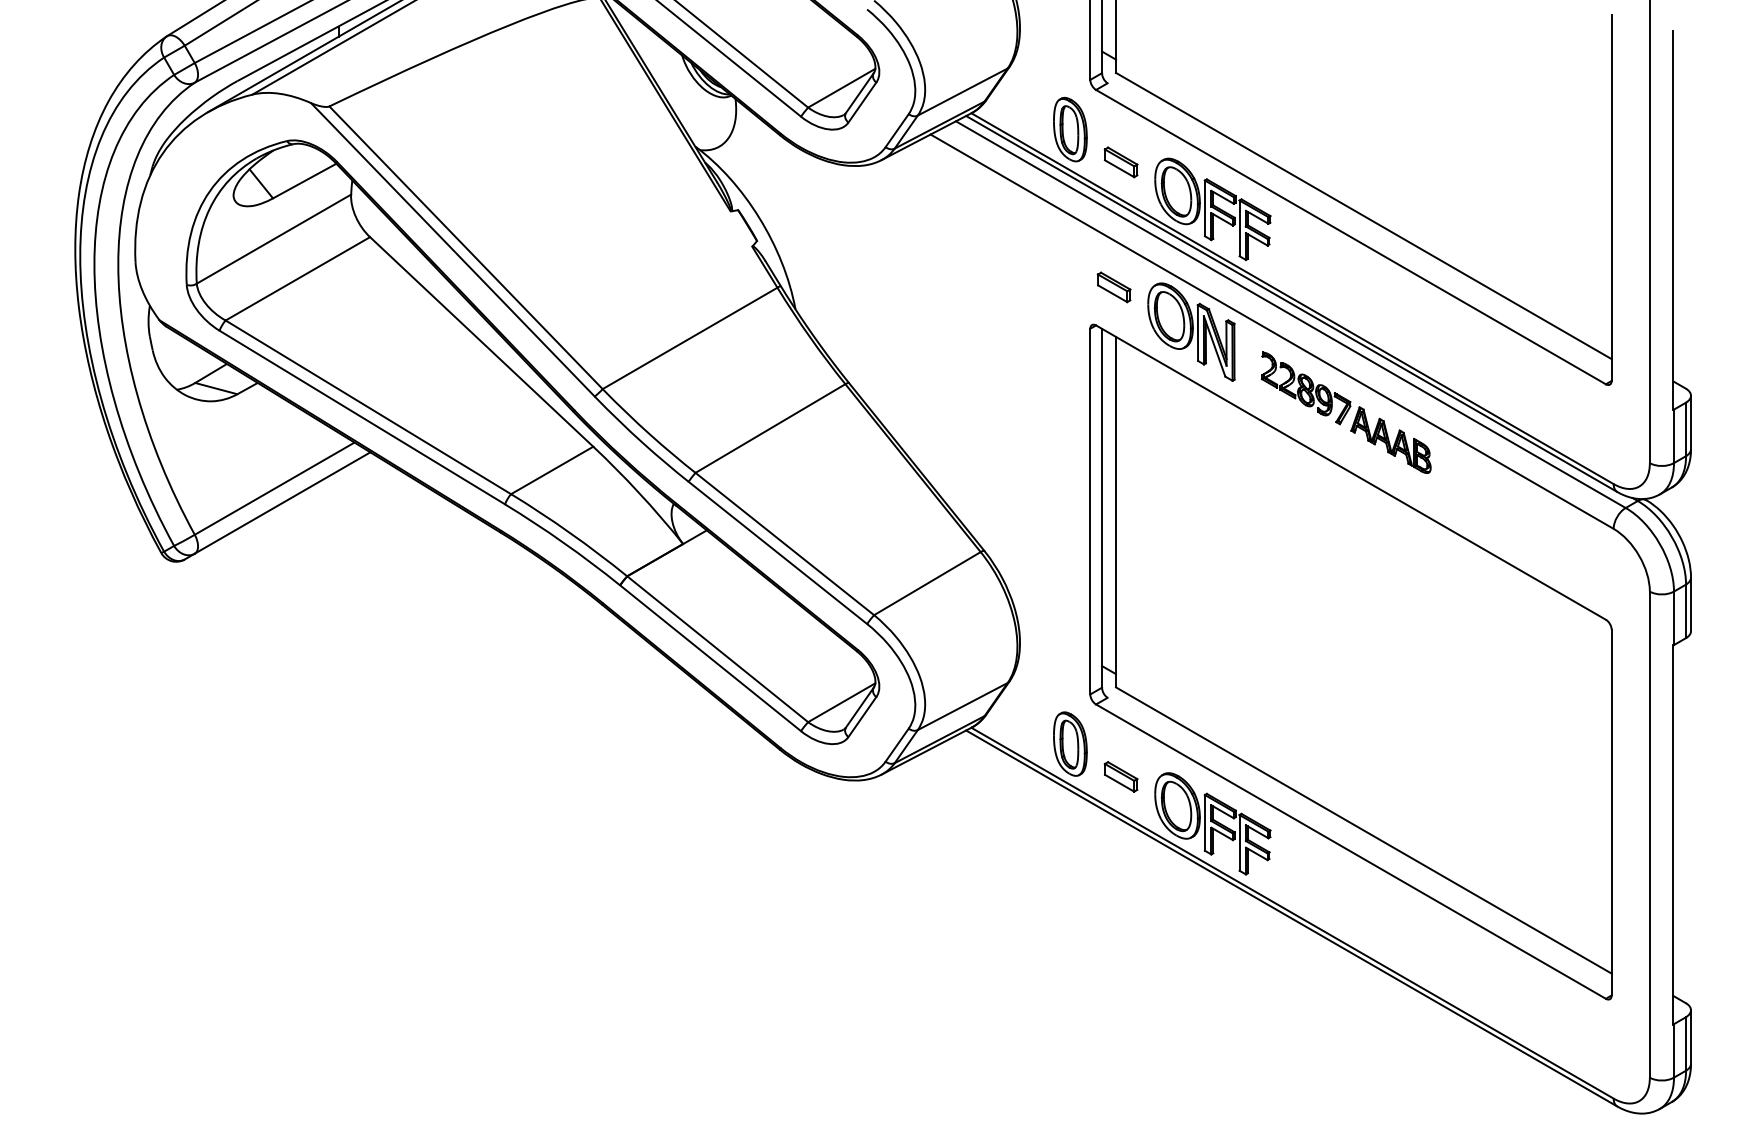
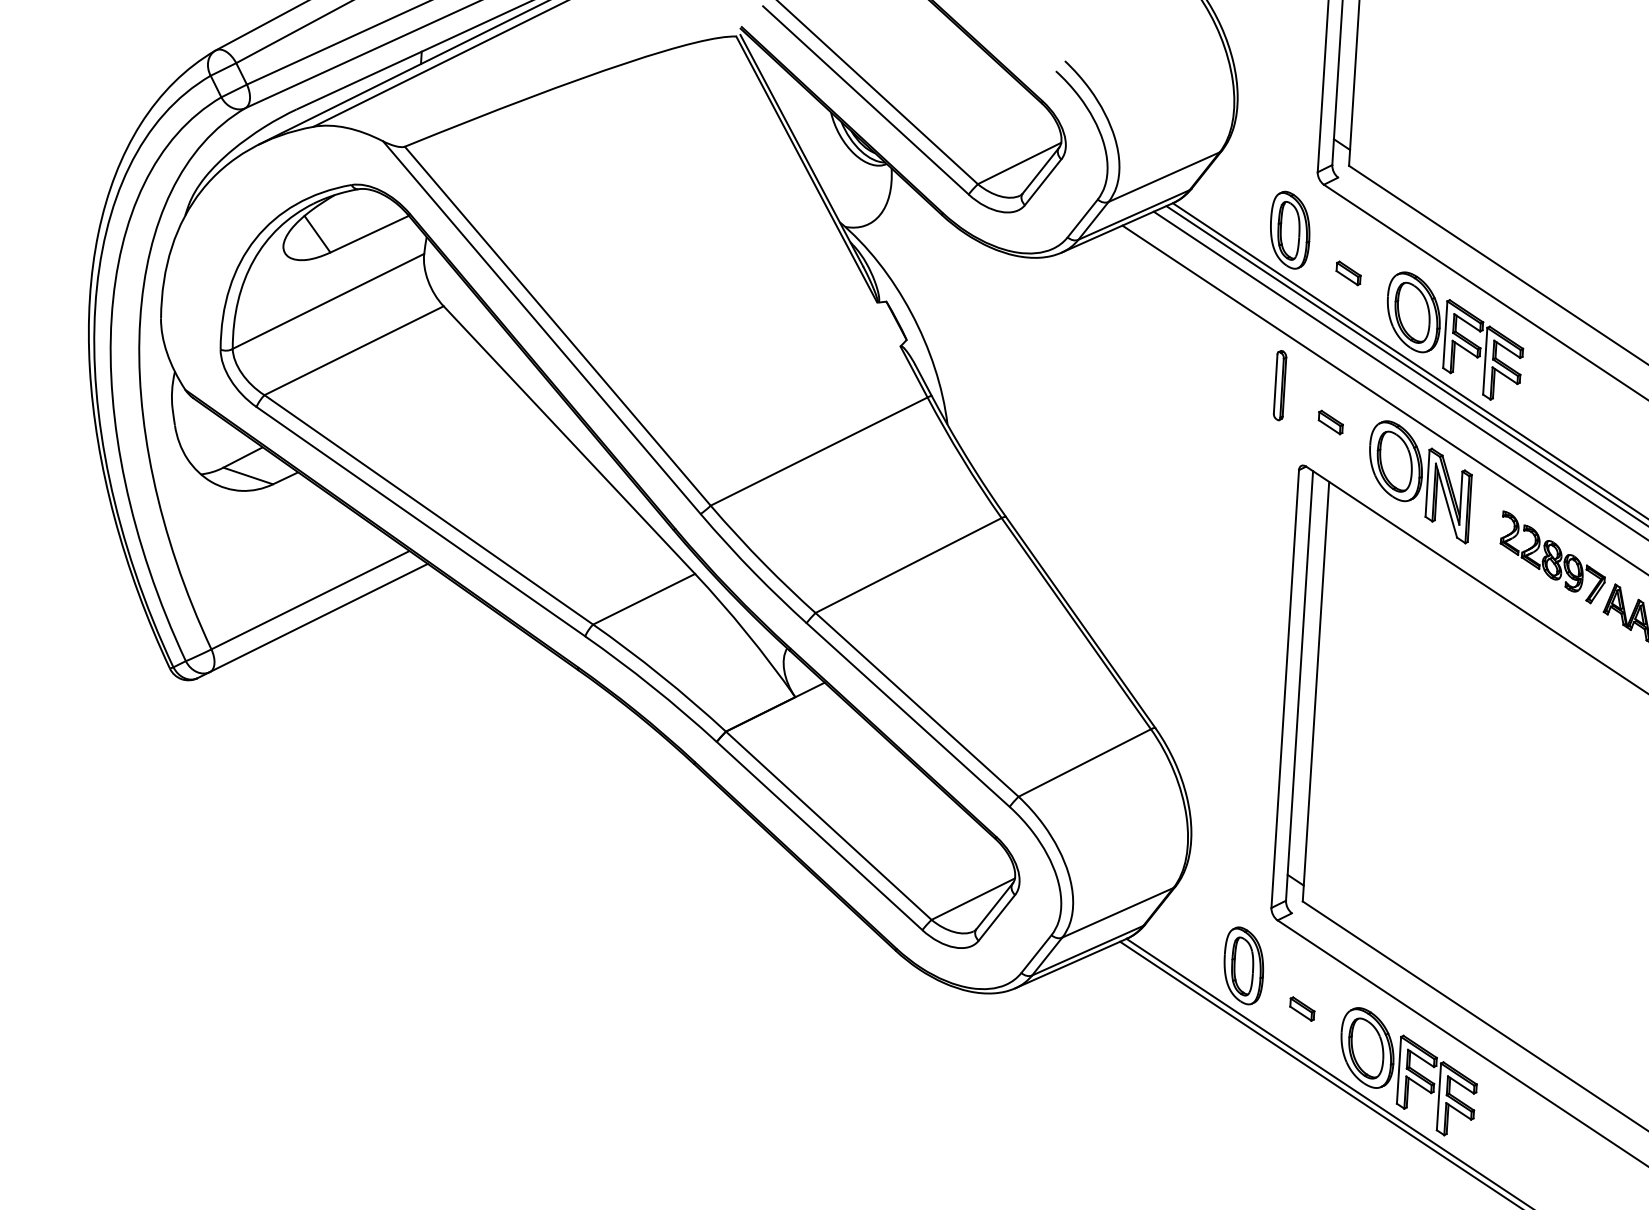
part: (1121, 162) -> (1348, 273), size x0.62
part: (1069, 259) -> (1279, 385), added
part: (1114, 287) -> (1331, 422), size x0.62
part: (1121, 776) -> (1302, 1008), size x0.62

